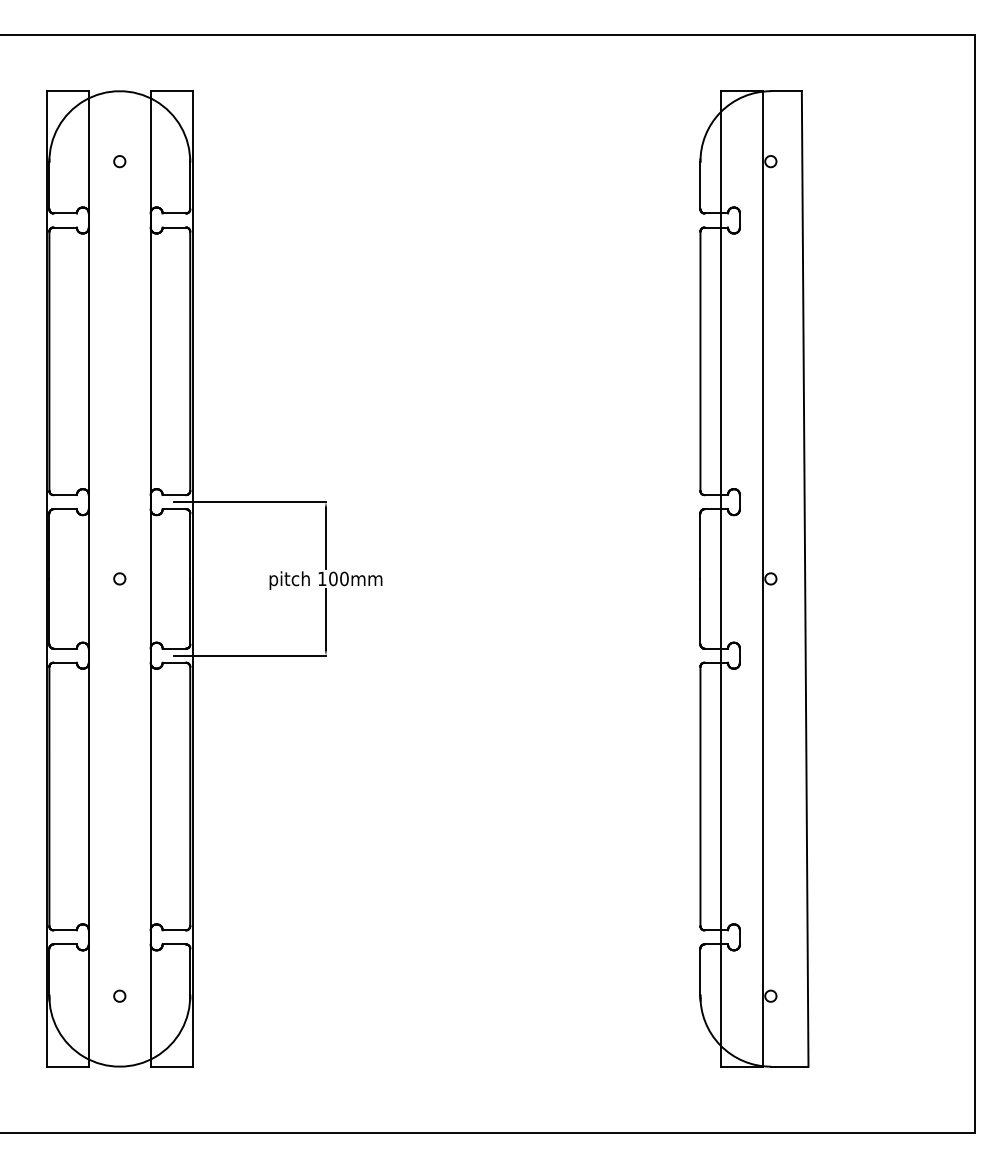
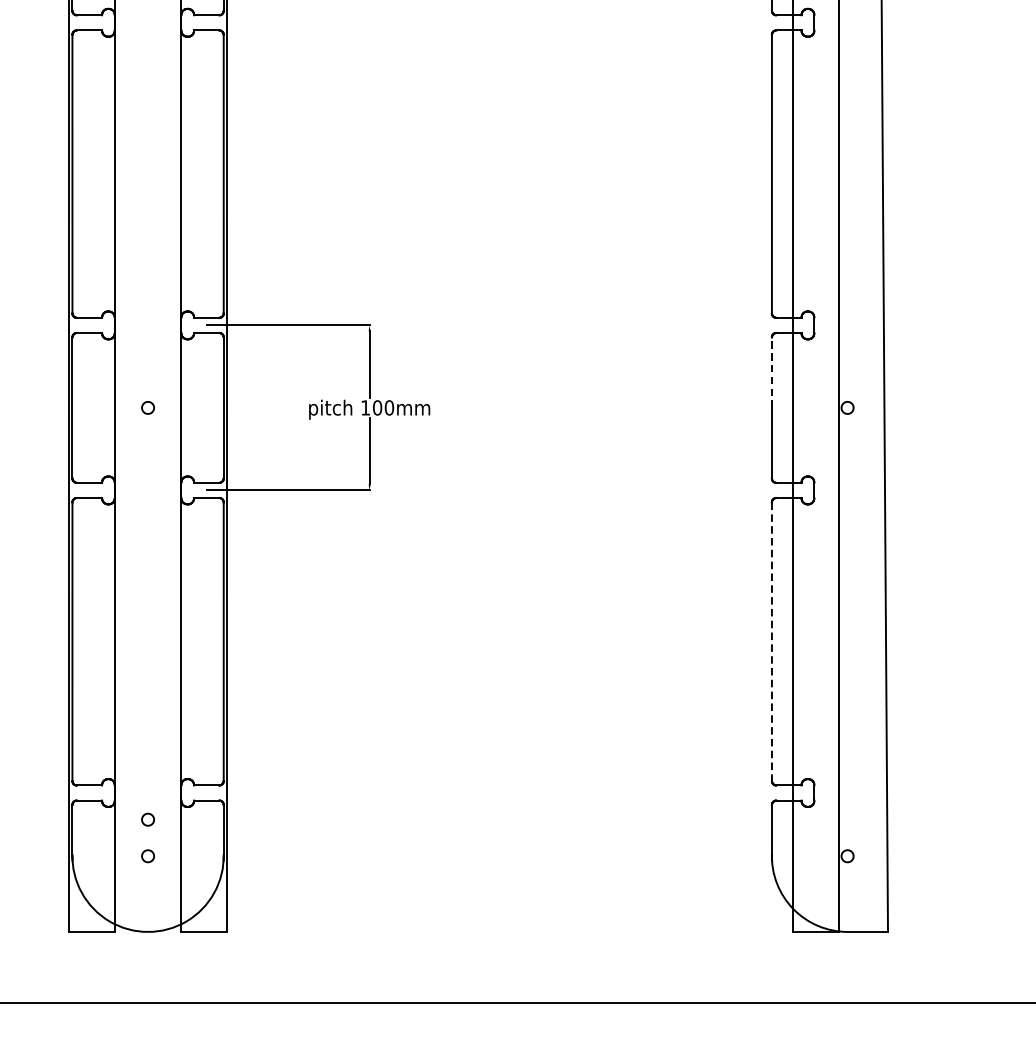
line: (700, 546) -> (771, 373), solid -> dashed
line: (700, 796) -> (771, 641), solid -> dashed
part: (119, 961) -> (147, 818), added

